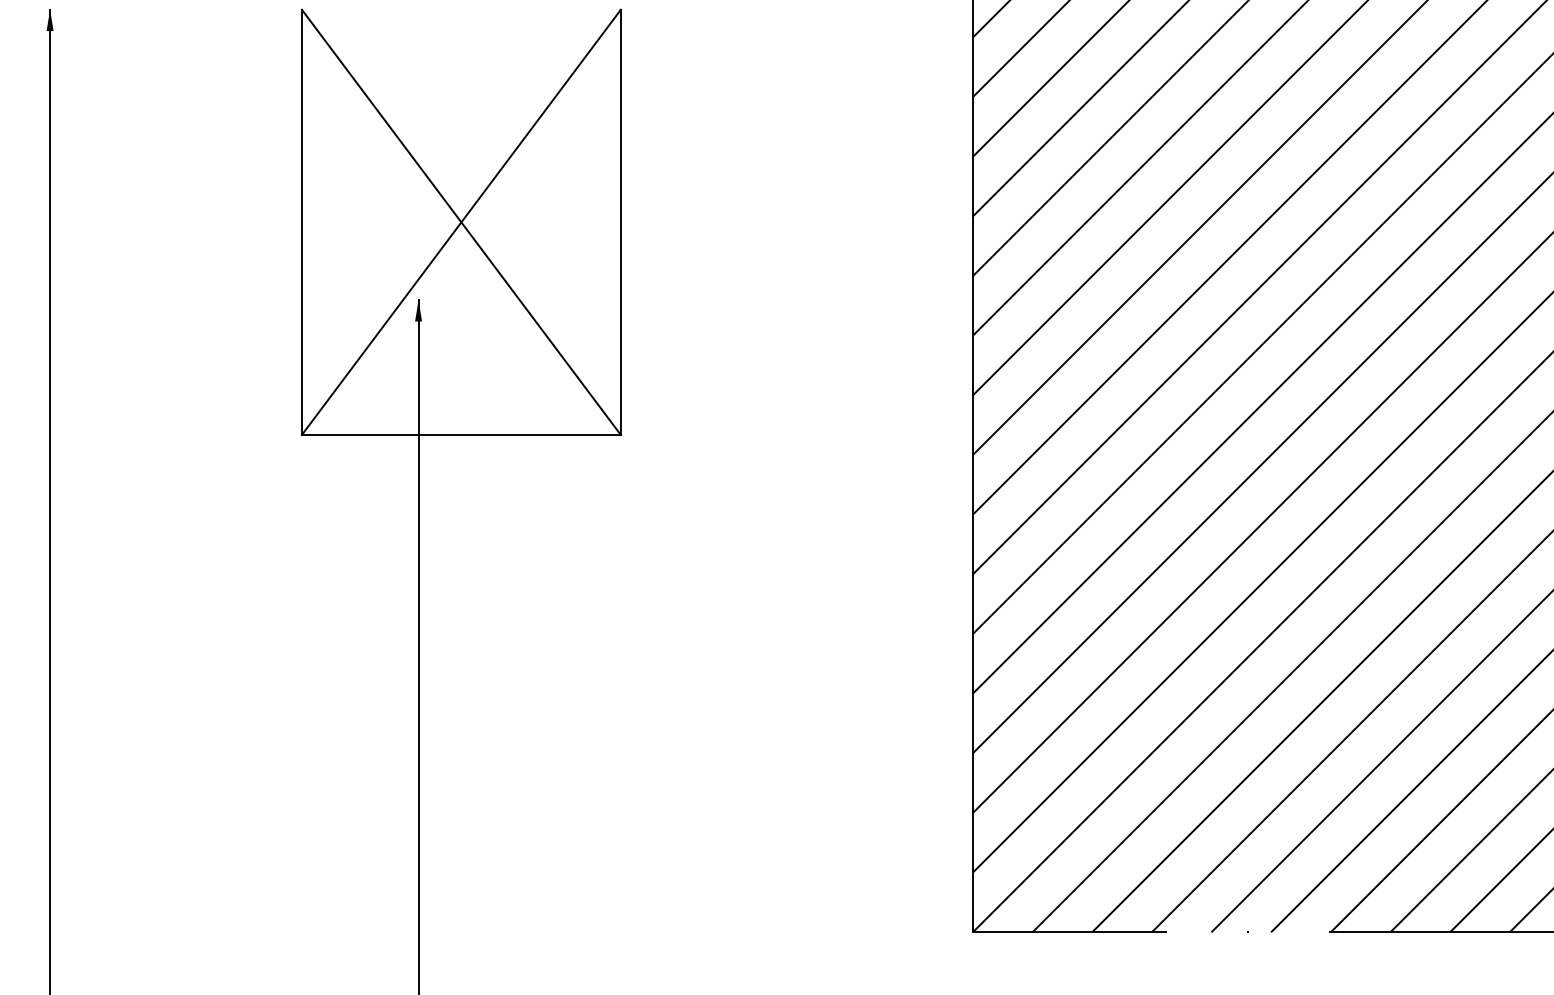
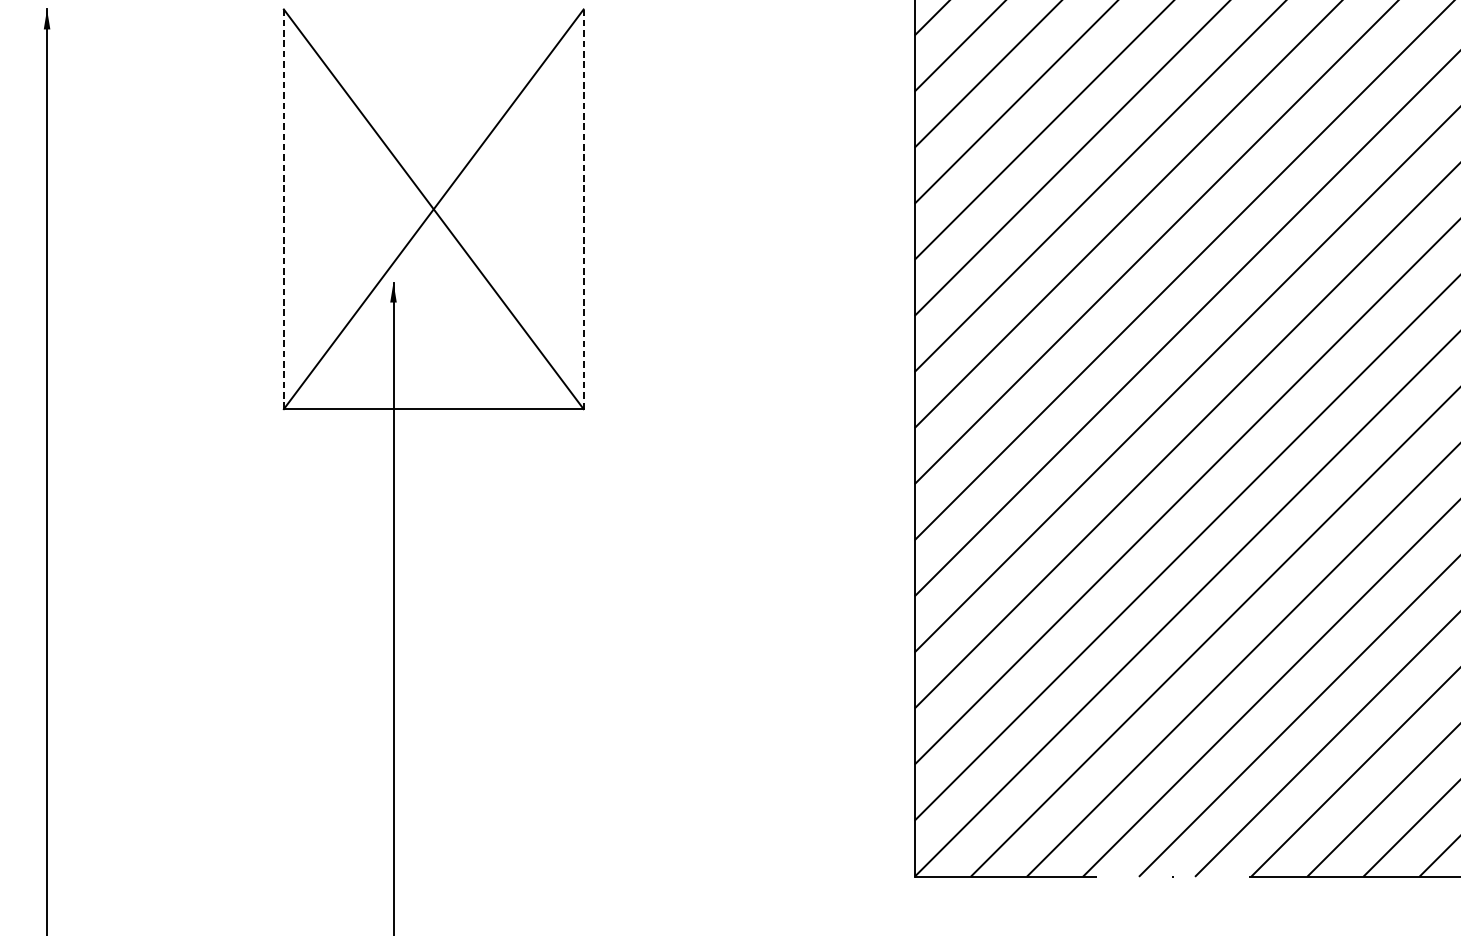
line: (301, 222) -> (283, 209), solid -> dashed
line: (620, 222) -> (583, 209), solid -> dashed

